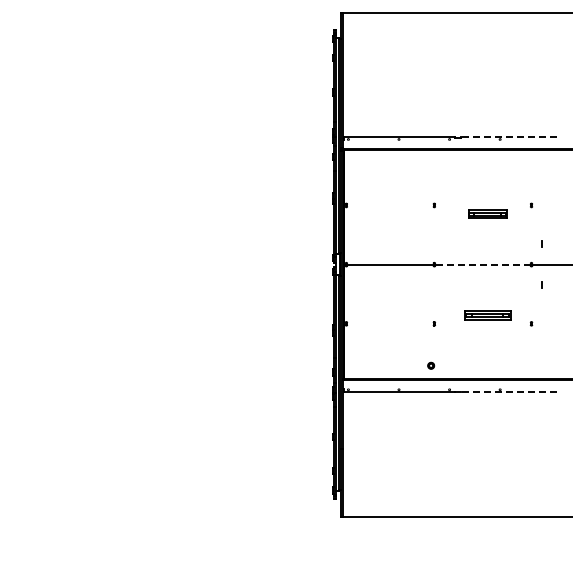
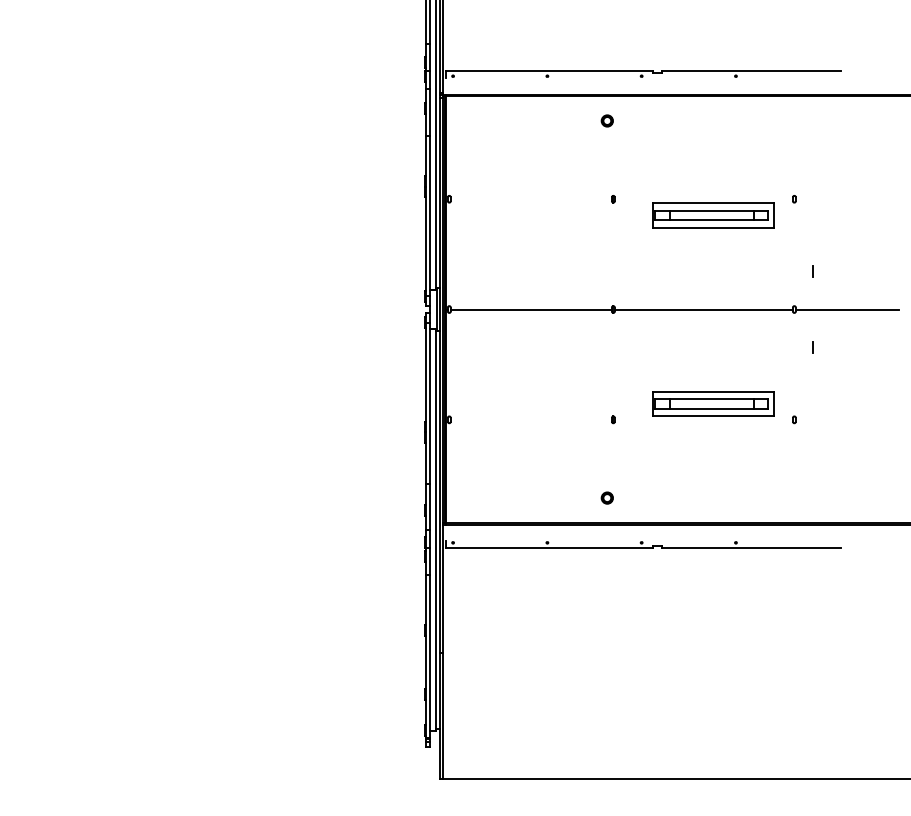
line: (508, 136) -> (751, 70), dashed -> solid
part: (431, 163) -> (607, 120), added
part: (487, 213) -> (712, 214), size x1.67
line: (482, 264) -> (703, 309), dashed -> solid
part: (487, 315) -> (712, 404), size x1.43
line: (508, 392) -> (751, 547), dashed -> solid

